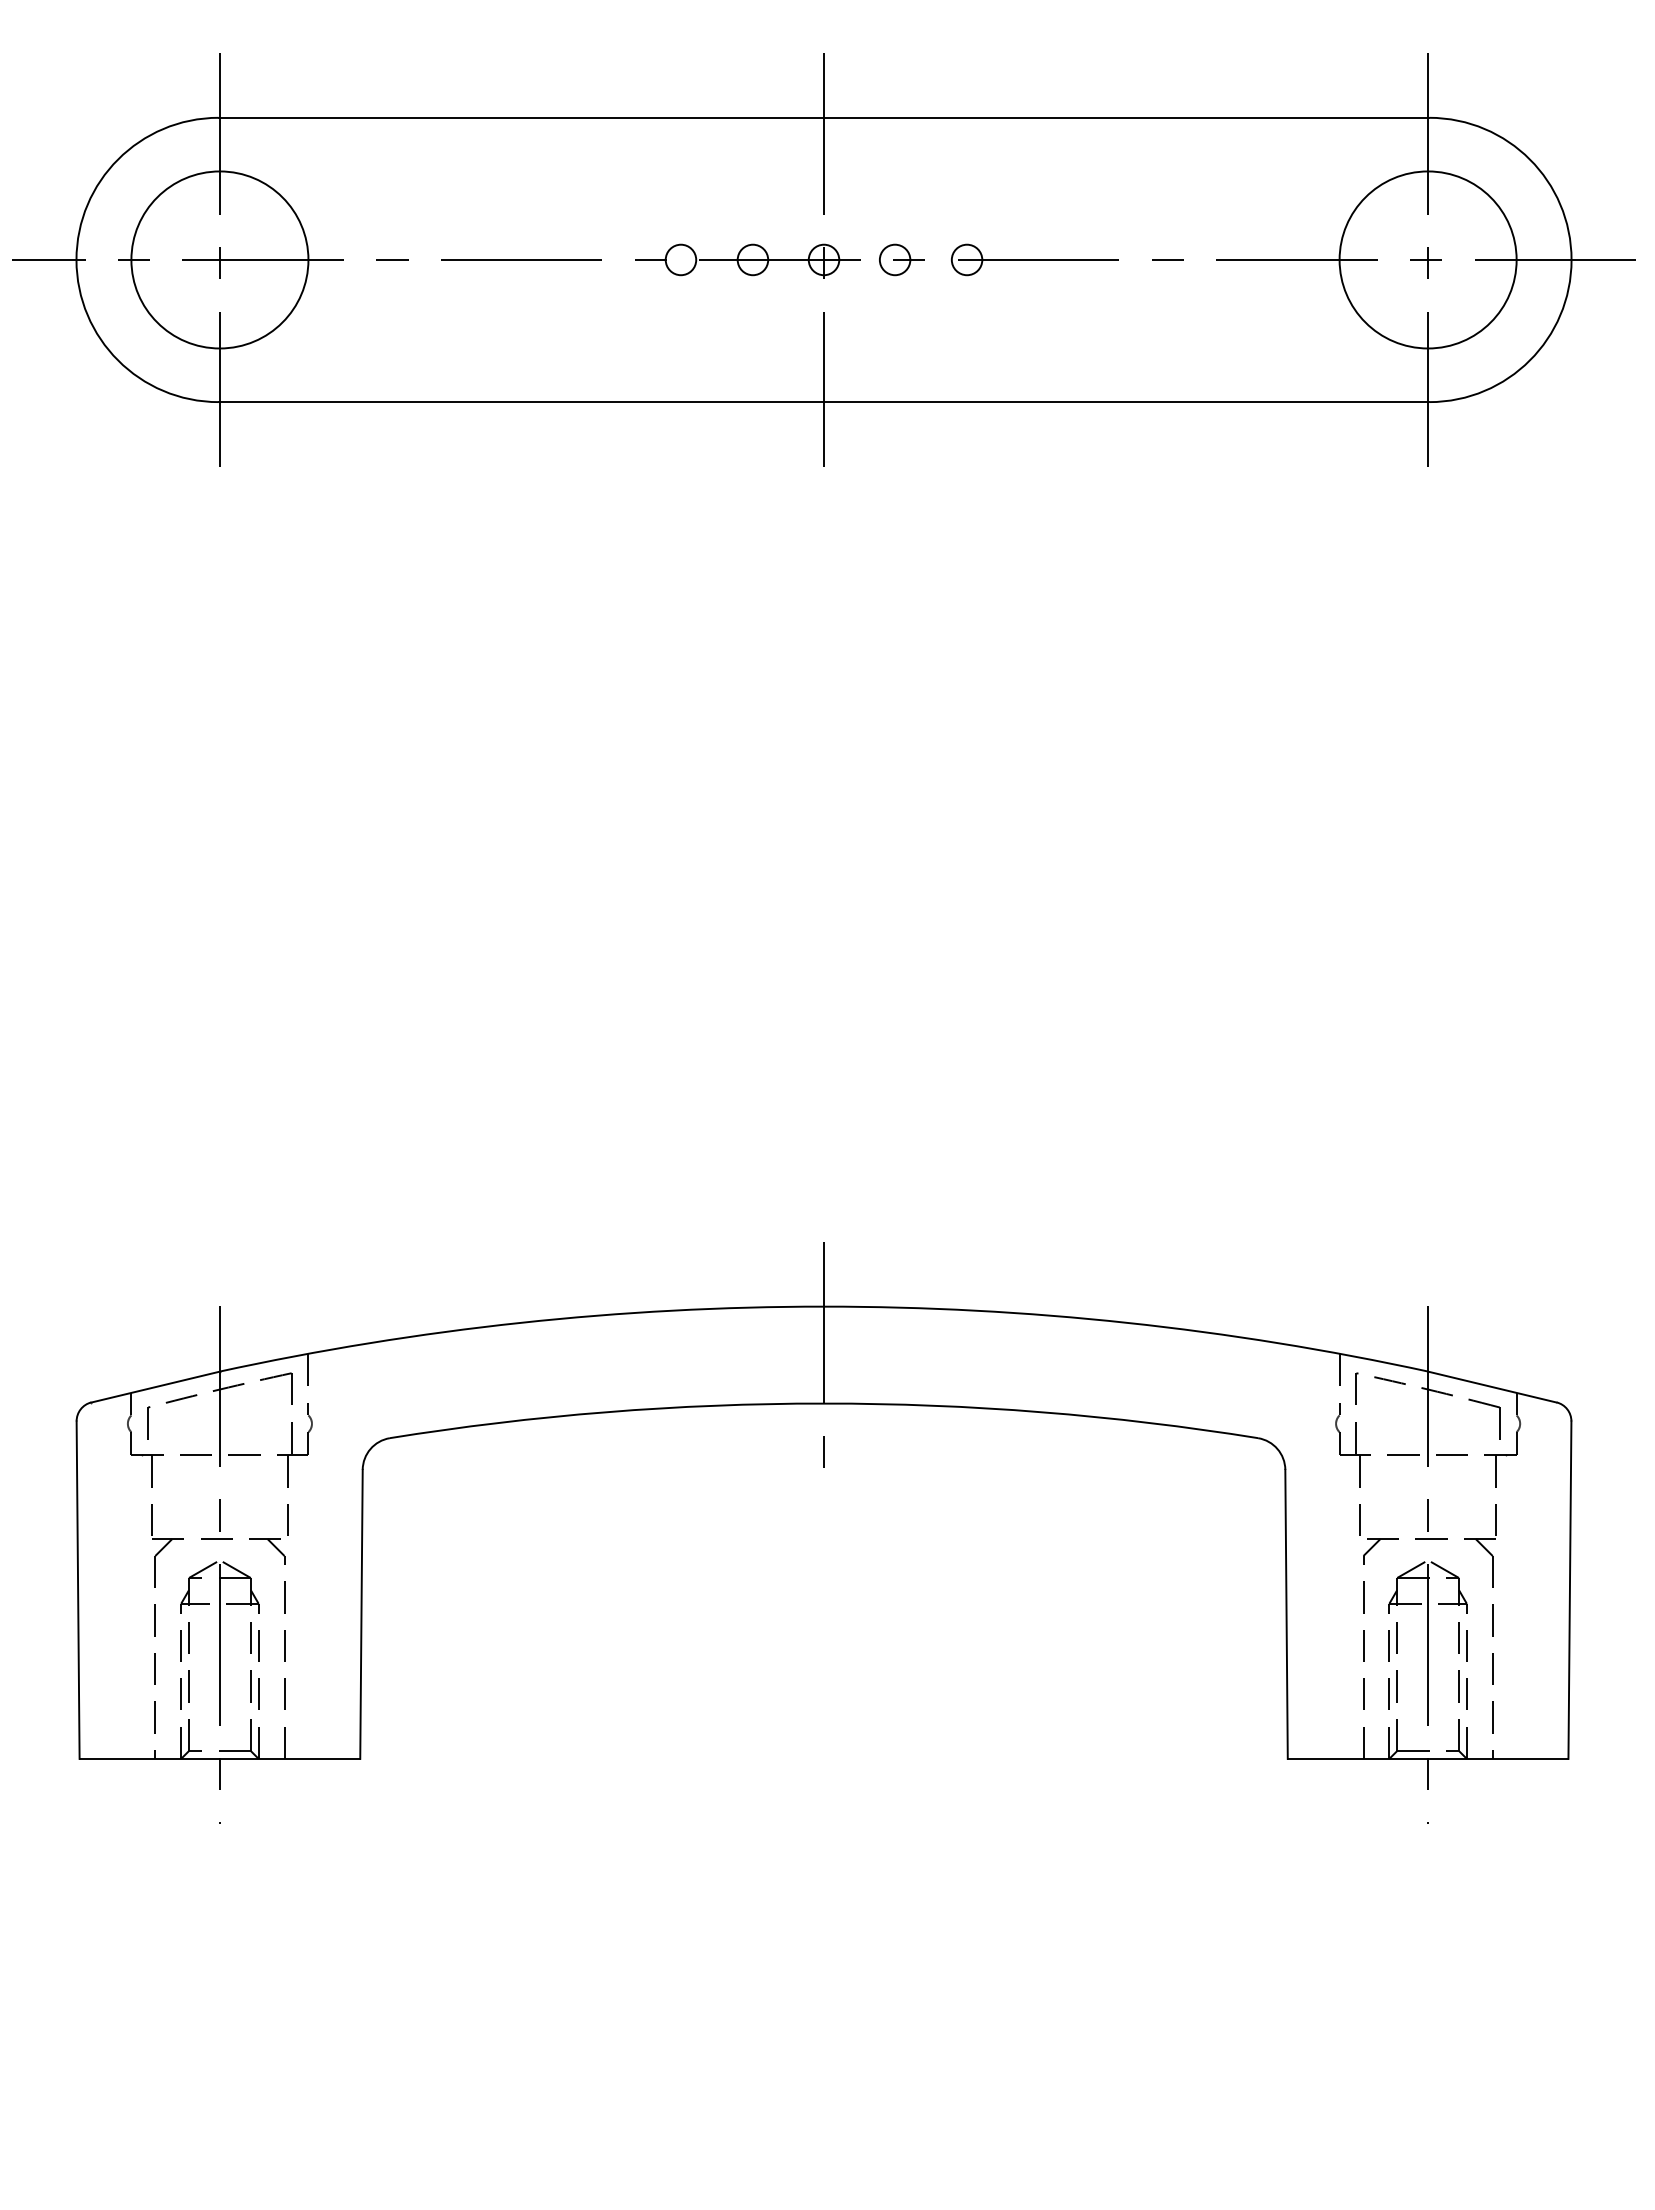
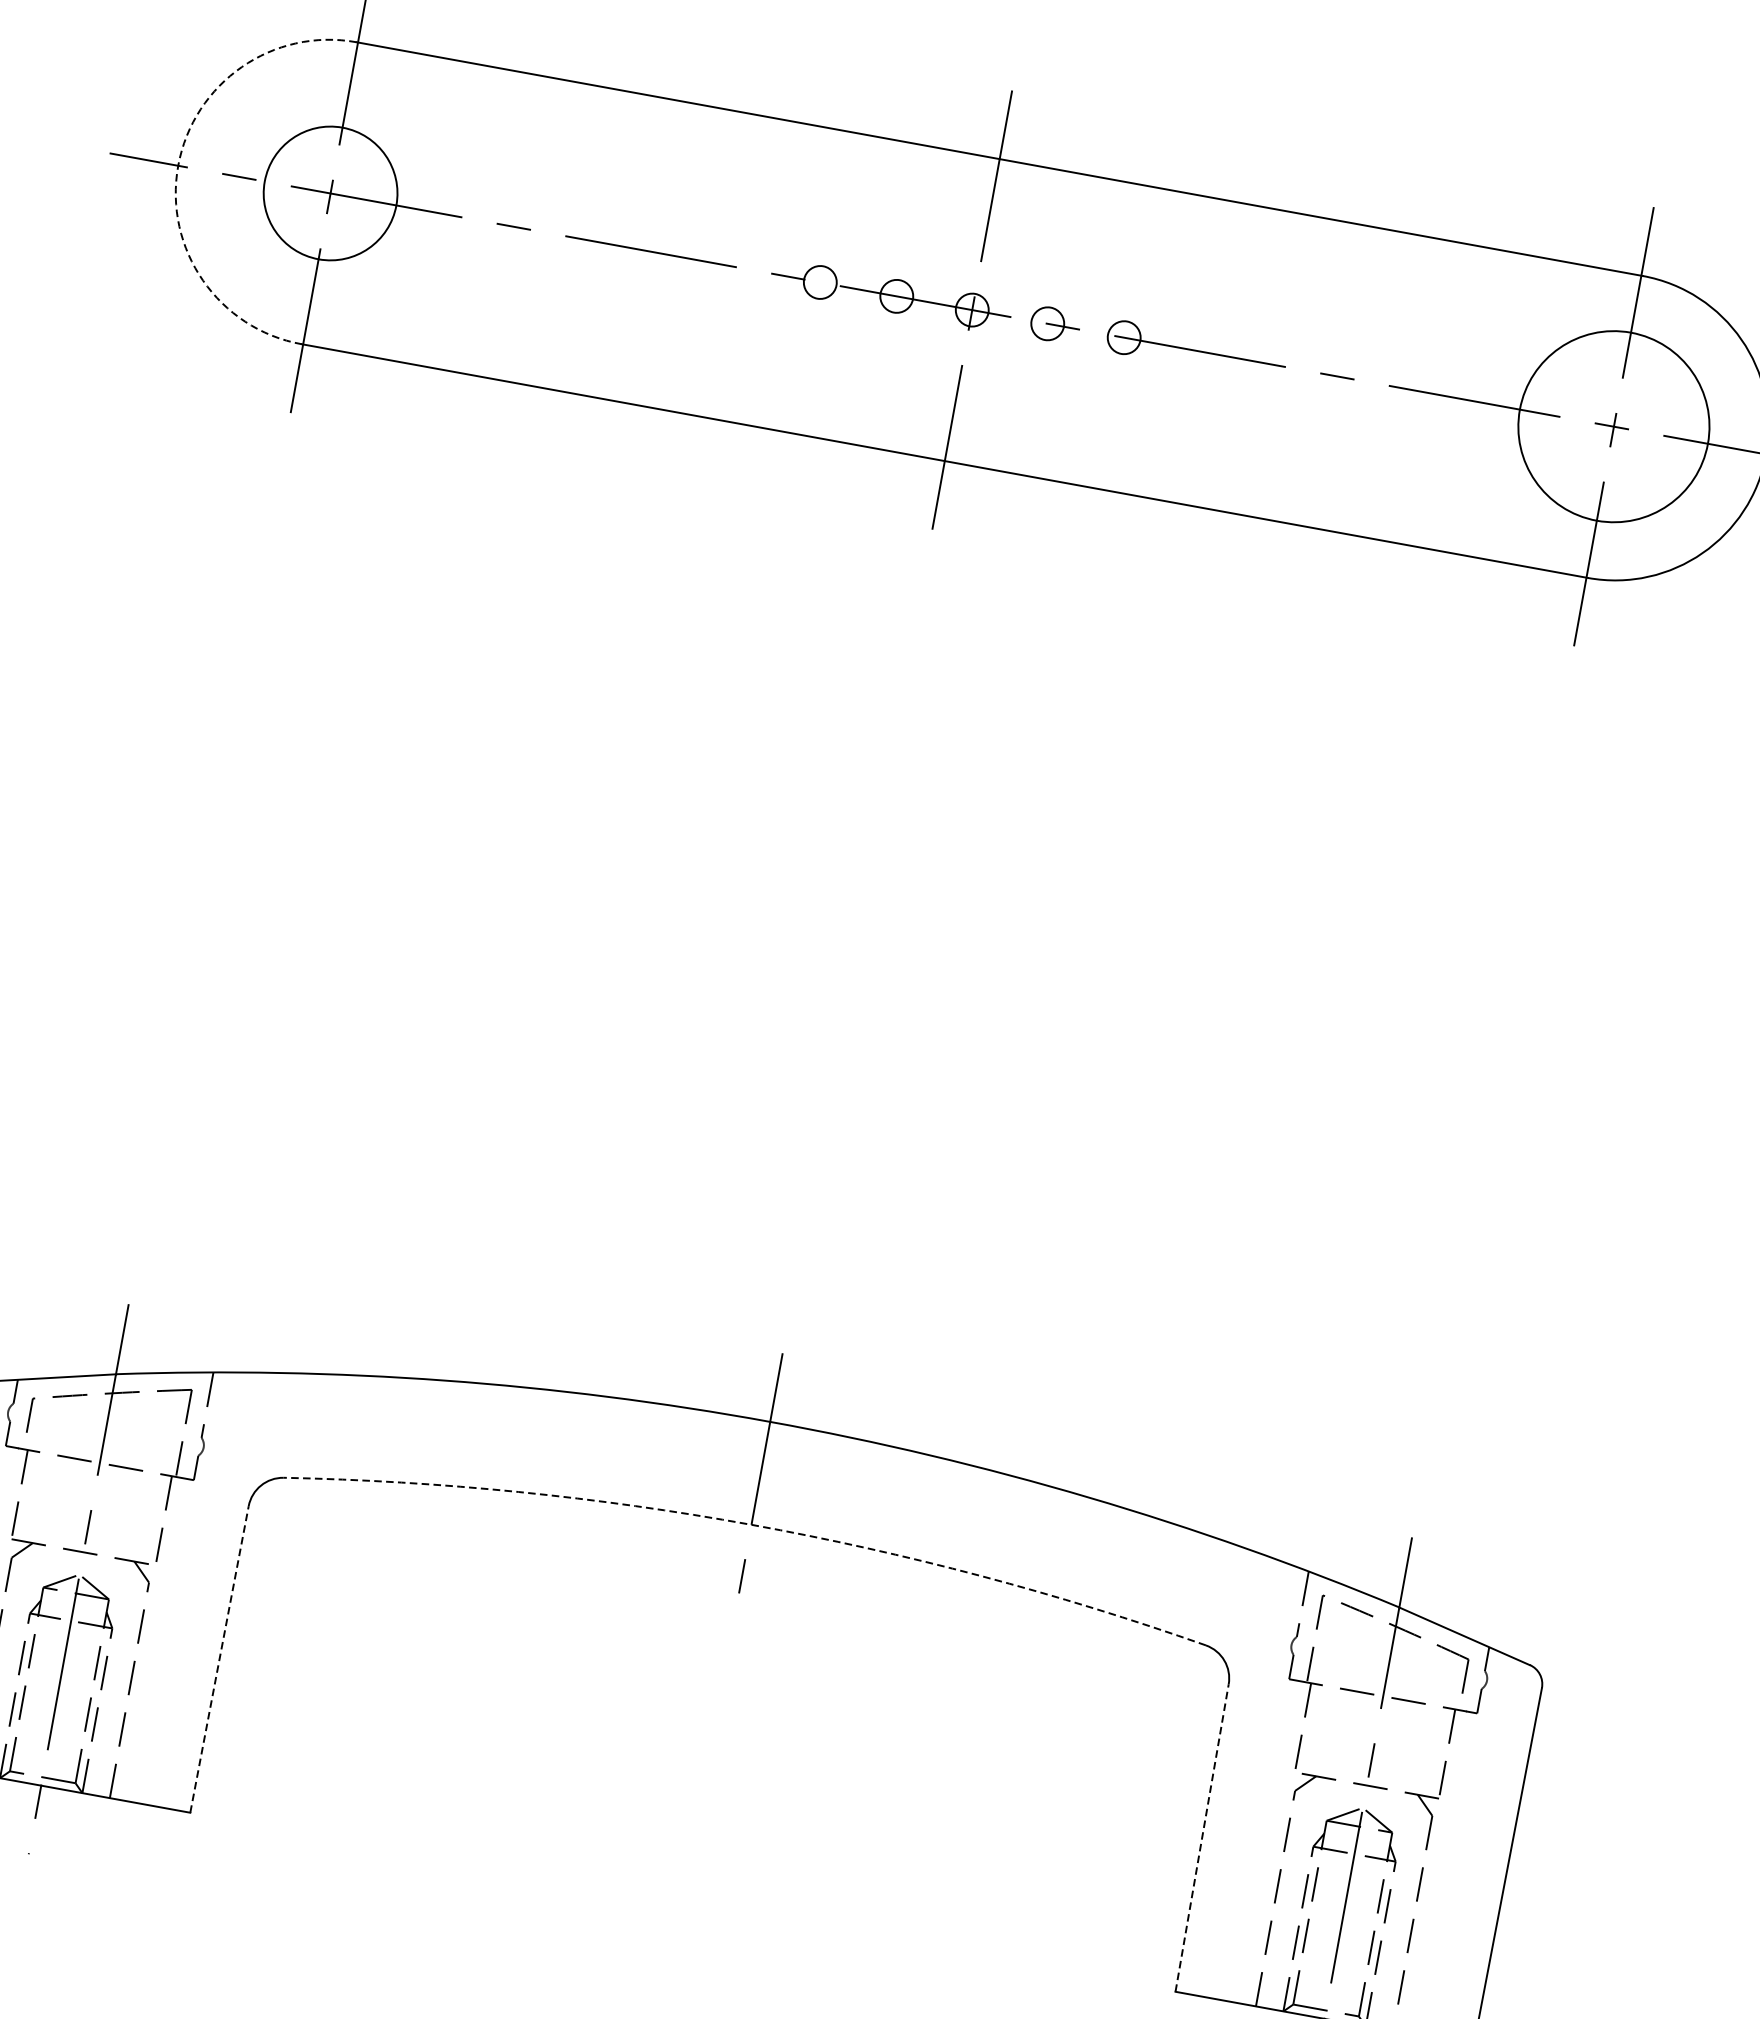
arc: (76, 259) -> (178, 165), solid -> dashed
circle: (219, 259) -> (330, 192), size x0.7
arc: (824, 1403) -> (752, 1524), solid -> dashed
line: (361, 1614) -> (219, 1659), solid -> dashed
line: (1286, 1614) -> (1202, 1838), solid -> dashed

